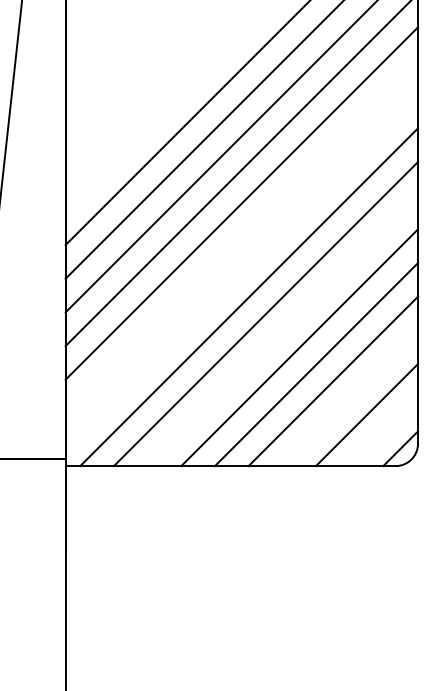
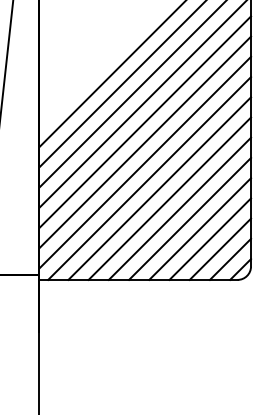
line: (242, 237) -> (145, 142), added
line: (242, 270) -> (145, 162), added
line: (282, 330) -> (169, 198), added
line: (350, 397) -> (210, 238), added
line: (383, 430) -> (230, 258), added

